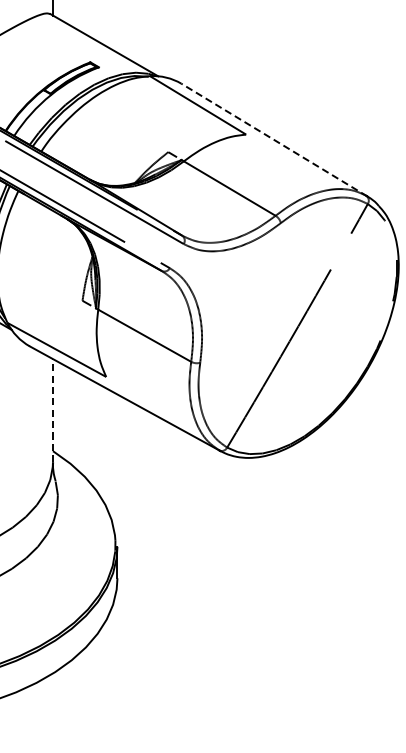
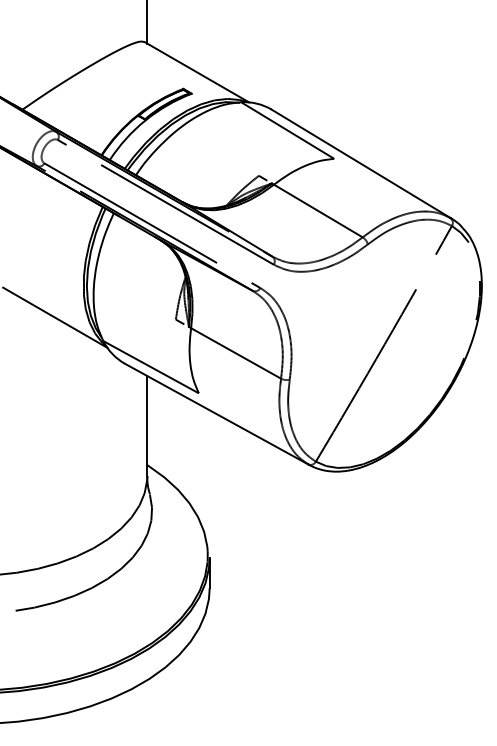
line: (274, 139) -> (361, 163), dashed -> solid
line: (53, 410) -> (147, 425), dashed -> solid

